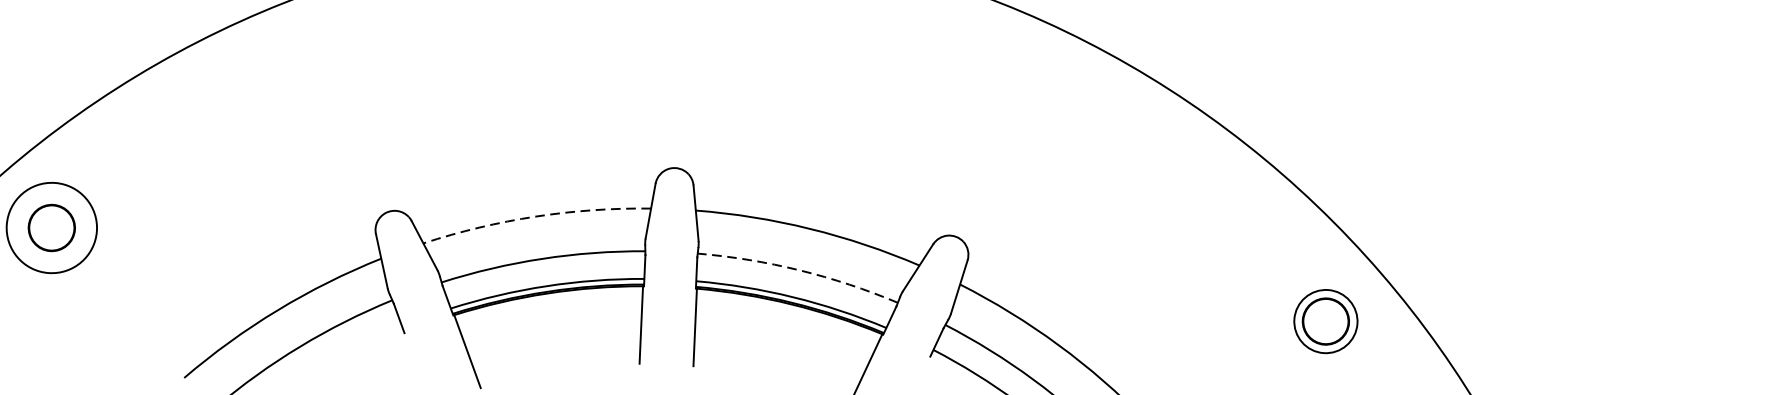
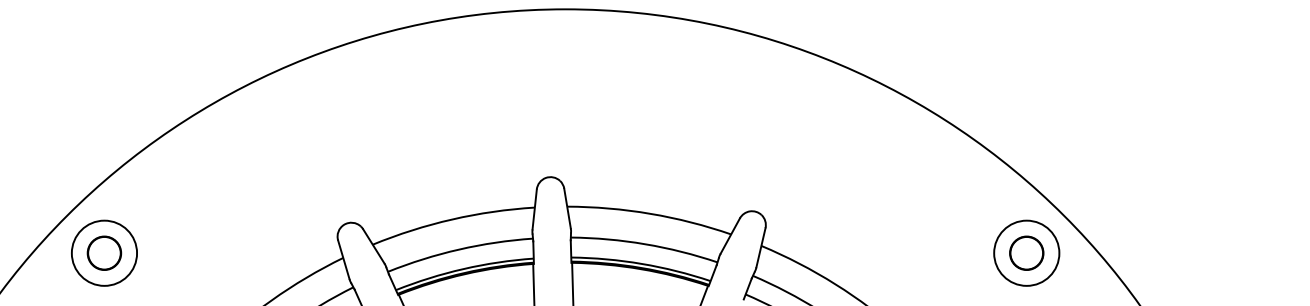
arc: (536, 216) -> (452, 219), dashed -> solid
arc: (800, 270) -> (645, 244), dashed -> solid
circle: (1325, 320) -> (1026, 252), size x1.43

